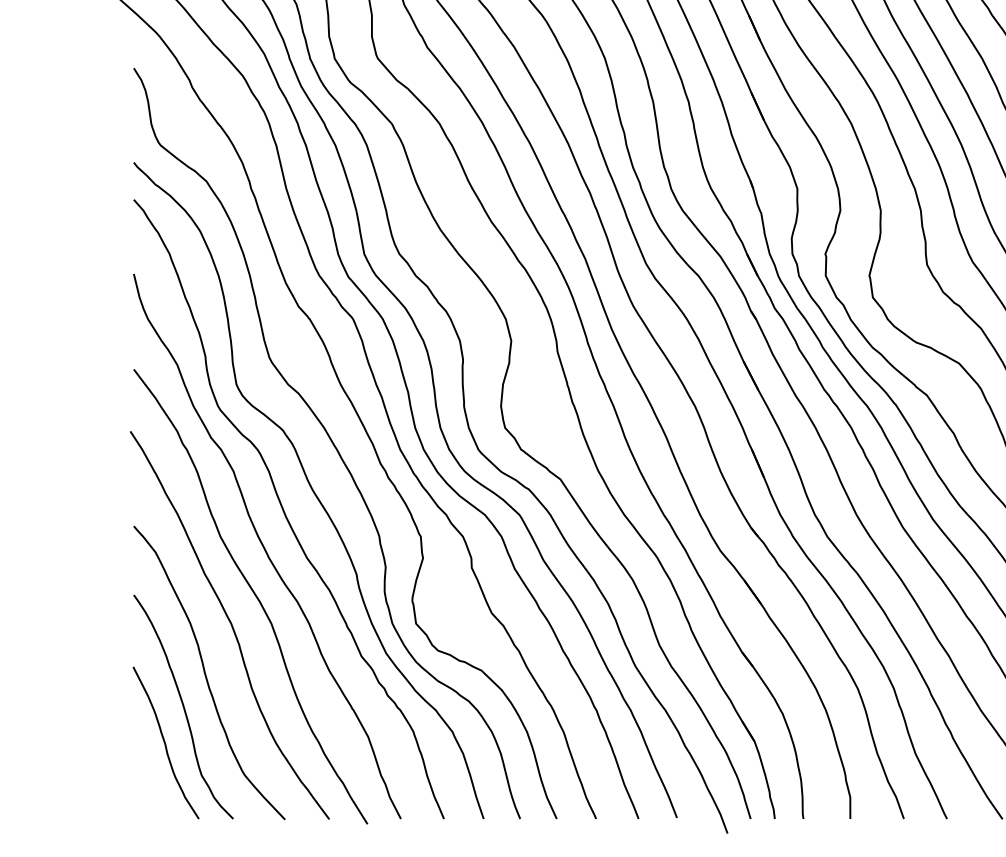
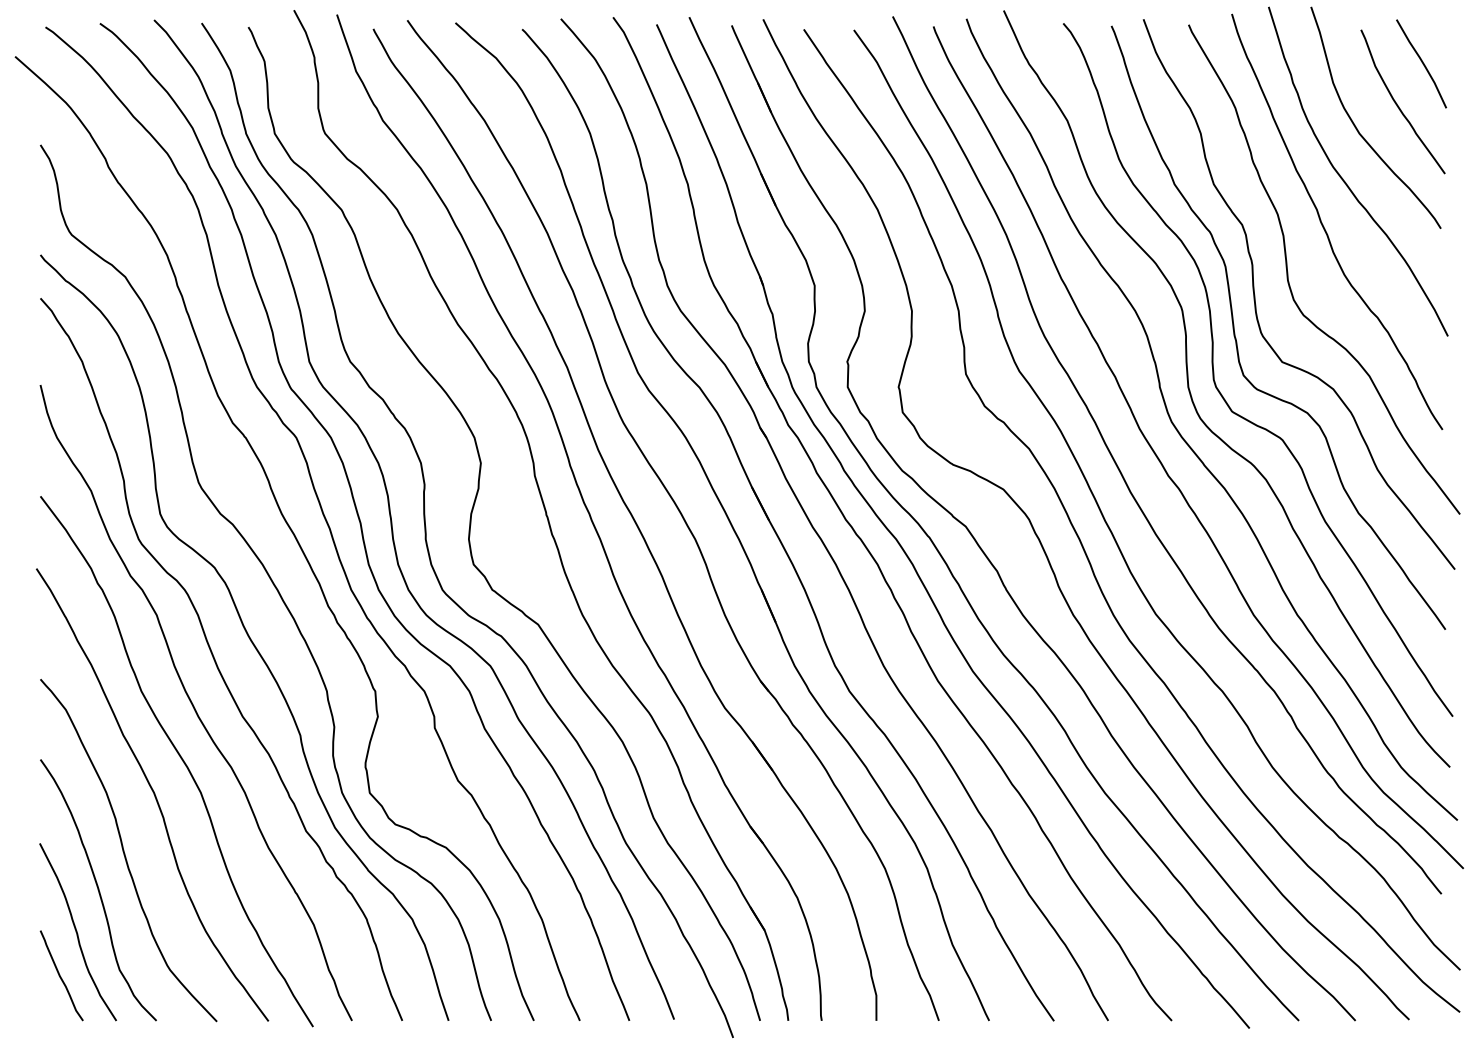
curve: (151, 780) -> (60, 975), added

